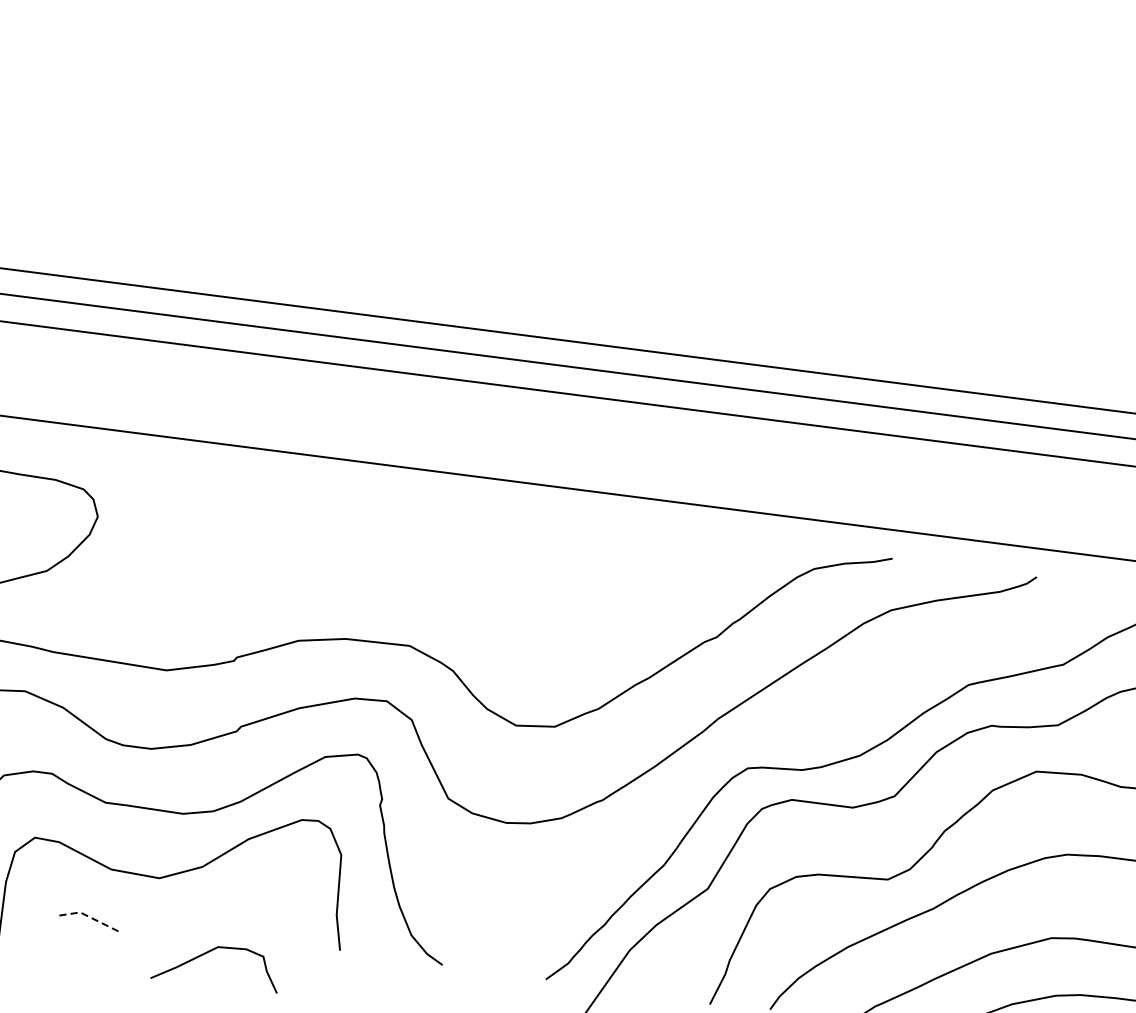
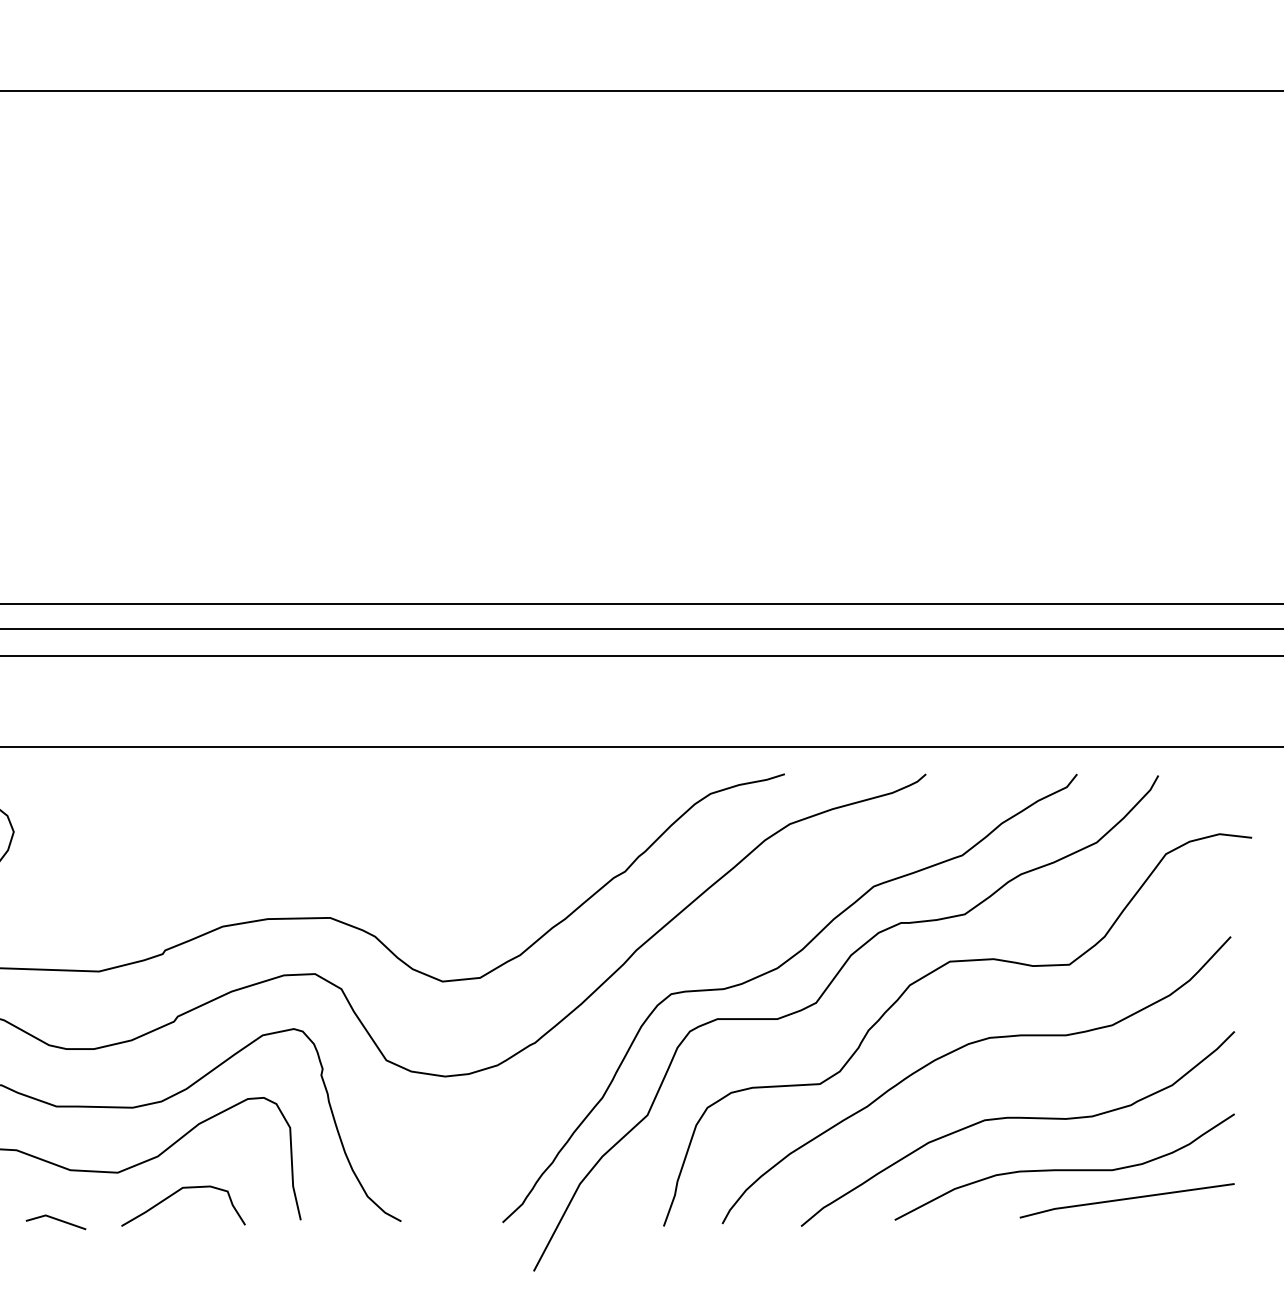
line: (90, 918) -> (56, 1219), dashed -> solid
curve: (210, 952) -> (176, 1193), moved

